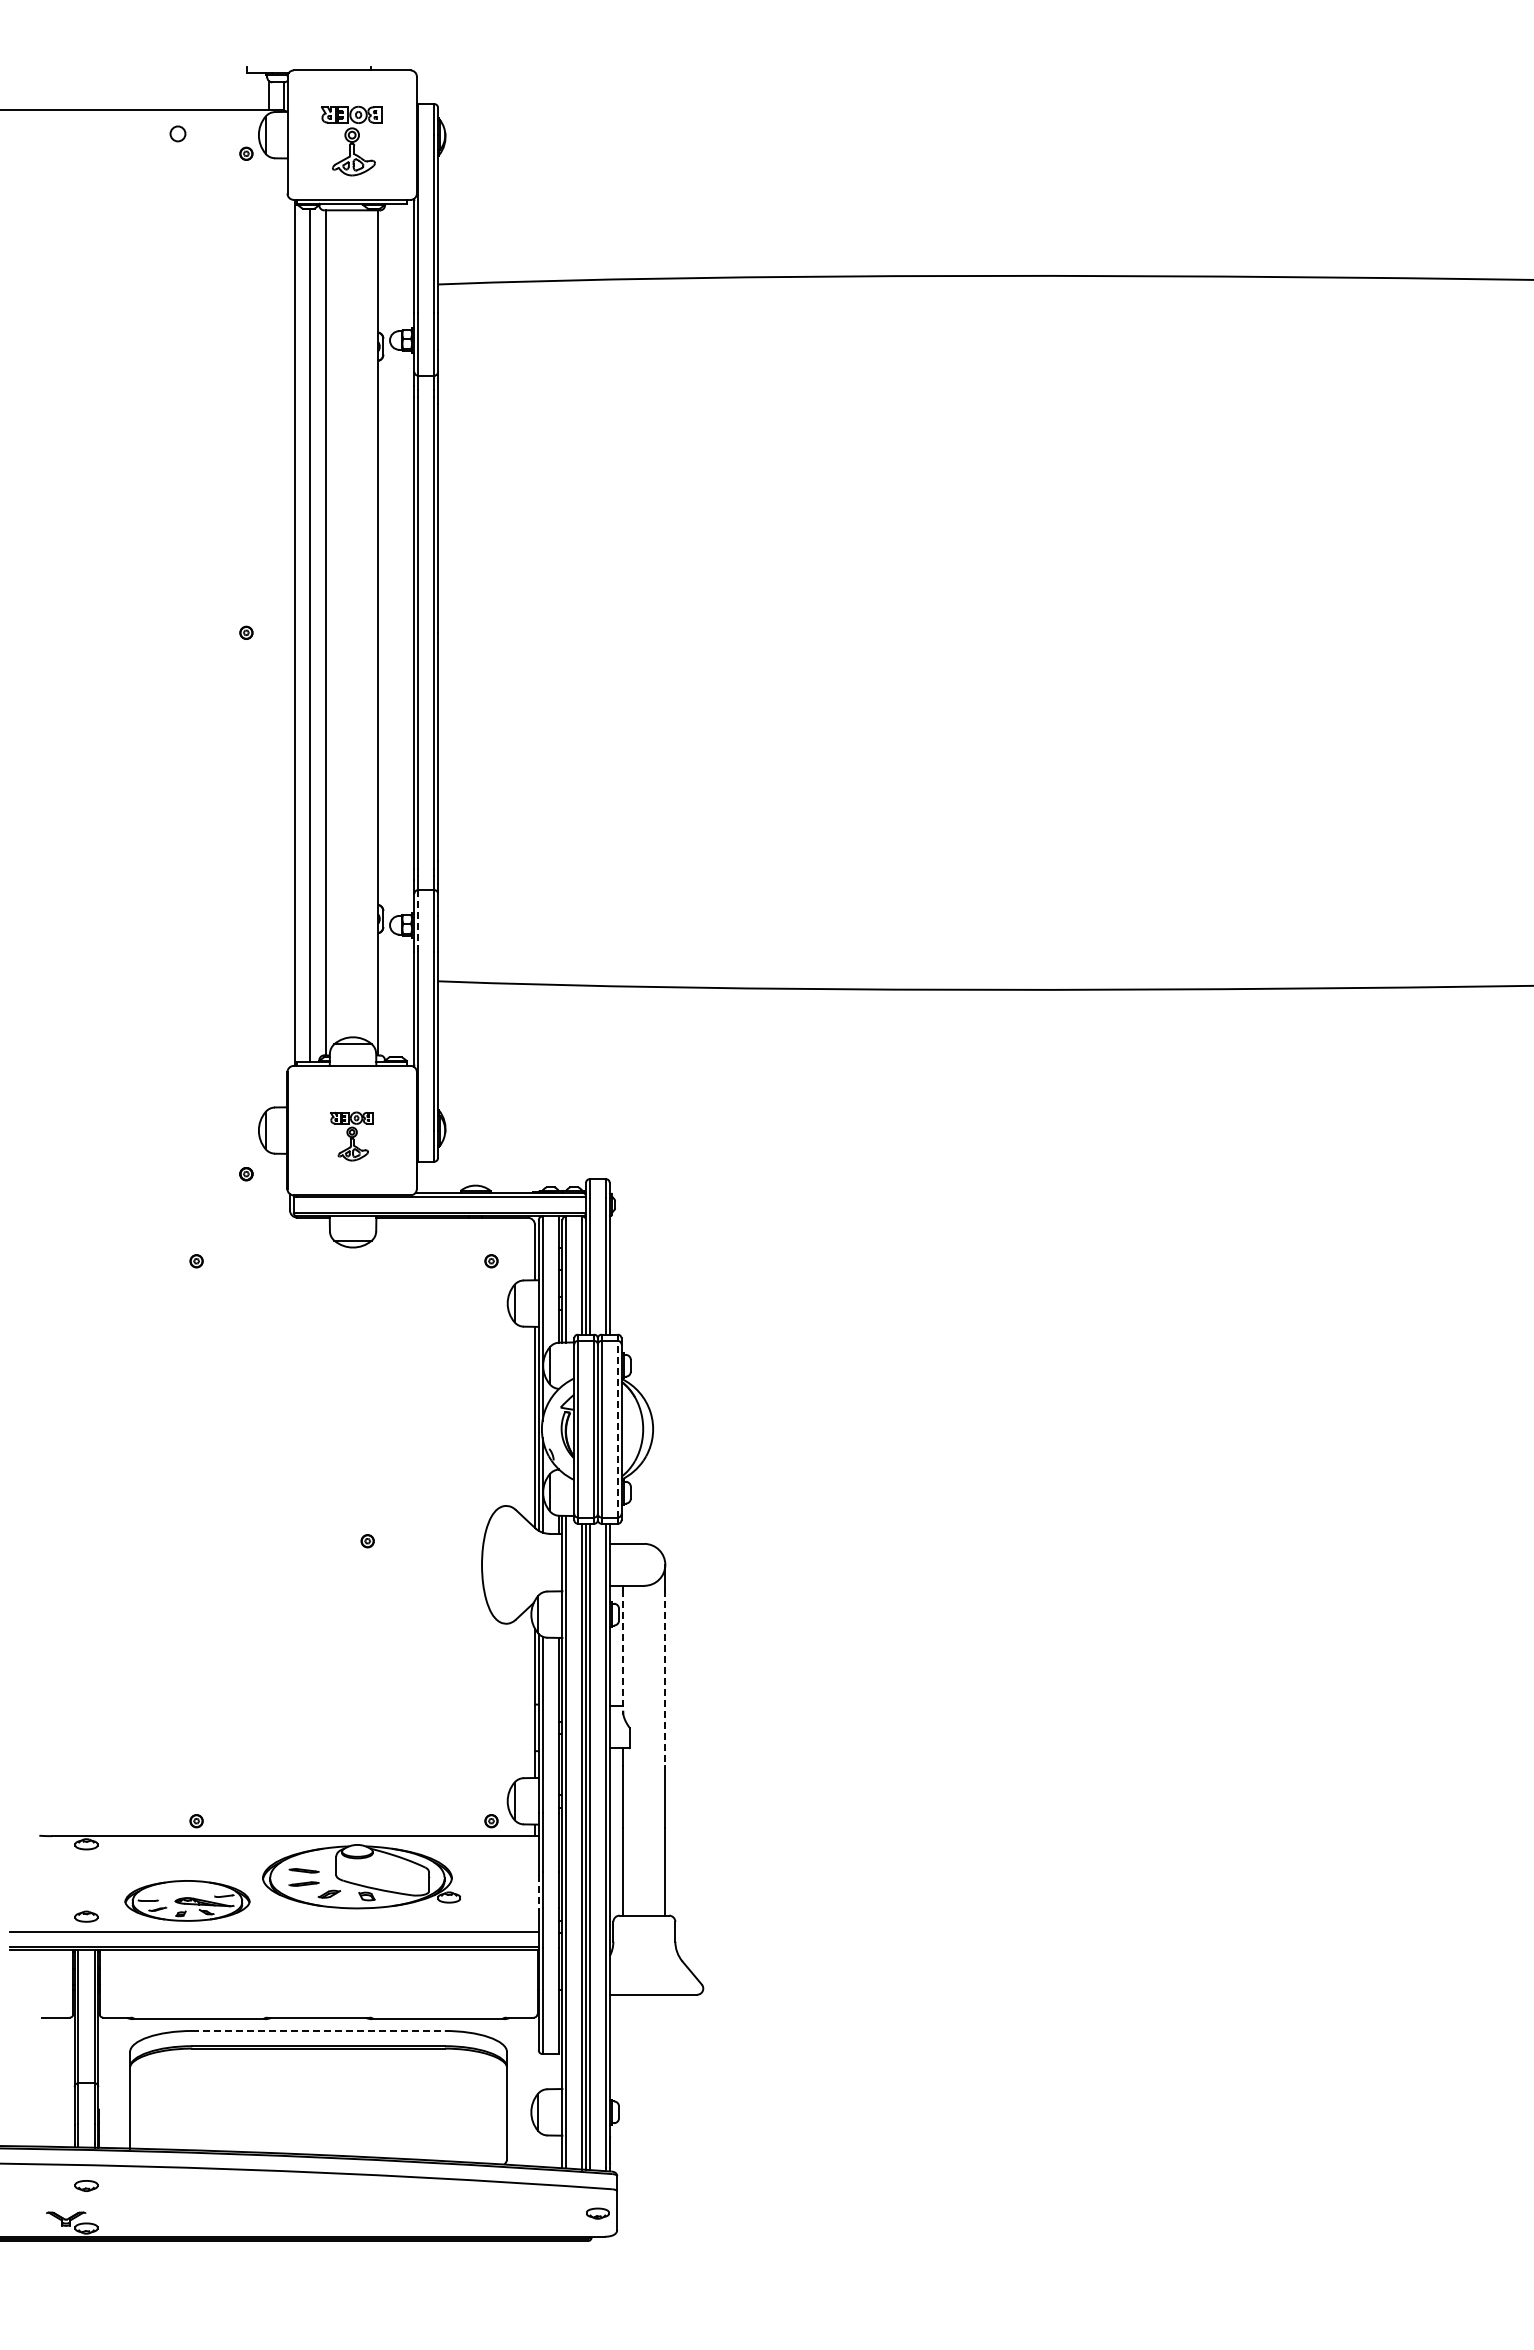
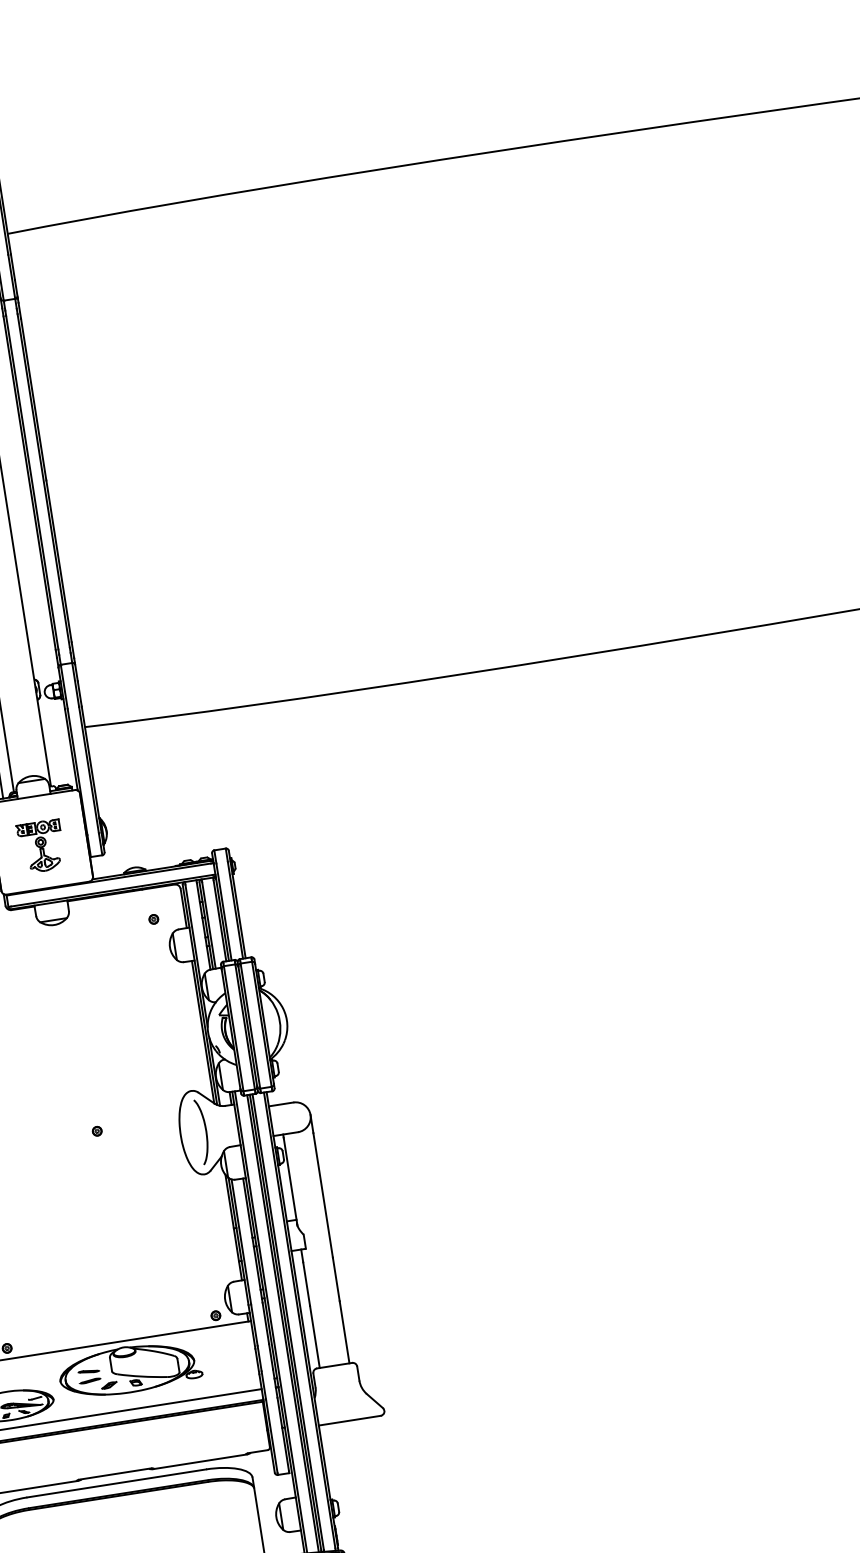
line: (418, 921) -> (64, 686), dashed -> solid
part: (351, 1136) -> (40, 846), size x1.43
line: (617, 1428) -> (261, 1023), dashed -> solid
curve: (517, 1564) -> (205, 1131), added
line: (623, 1653) -> (290, 1182), dashed -> solid
line: (665, 1678) -> (323, 1195), dashed -> solid
line: (538, 1893) -> (257, 1361), dashed -> solid
line: (319, 2030) -> (117, 1482), dashed -> solid

